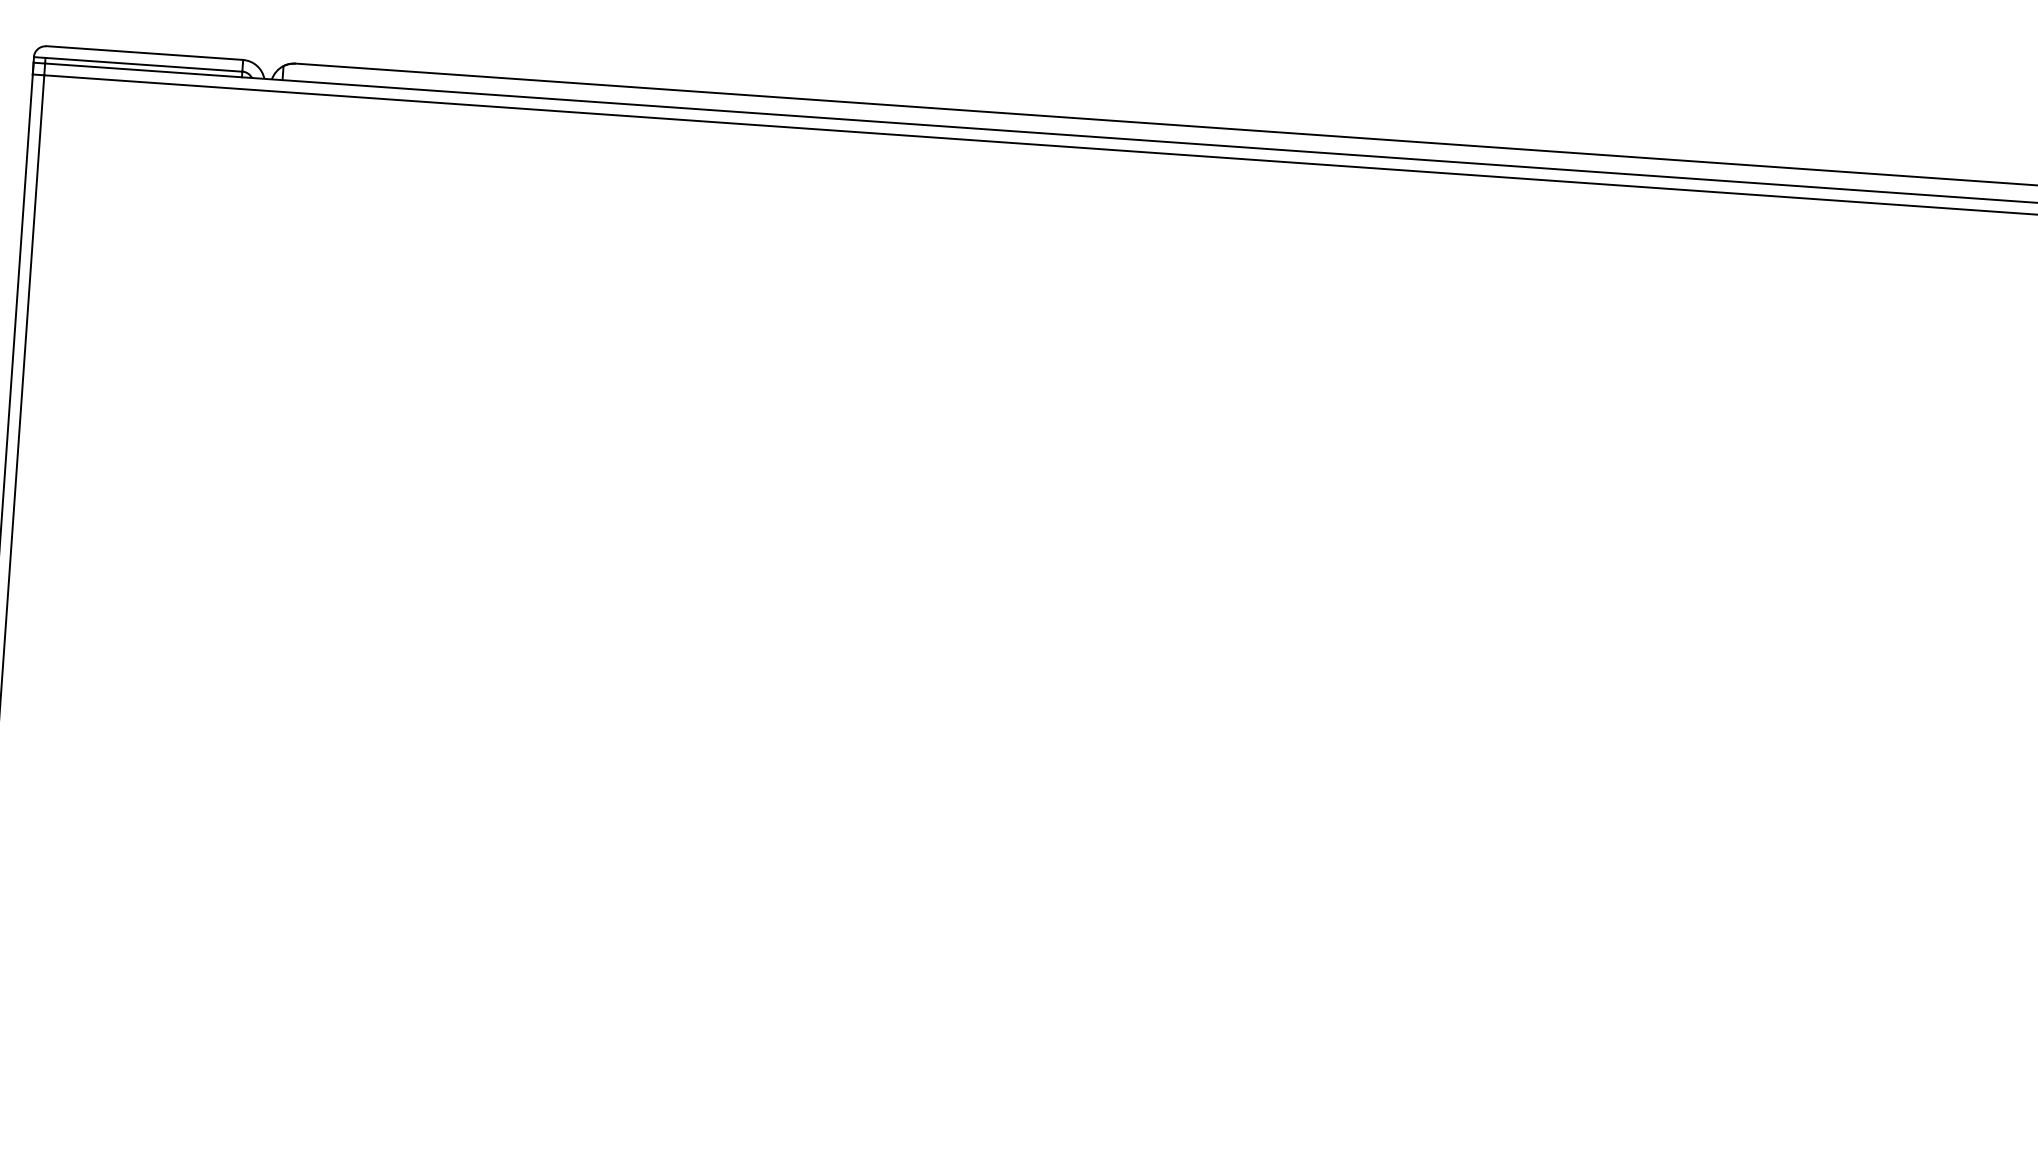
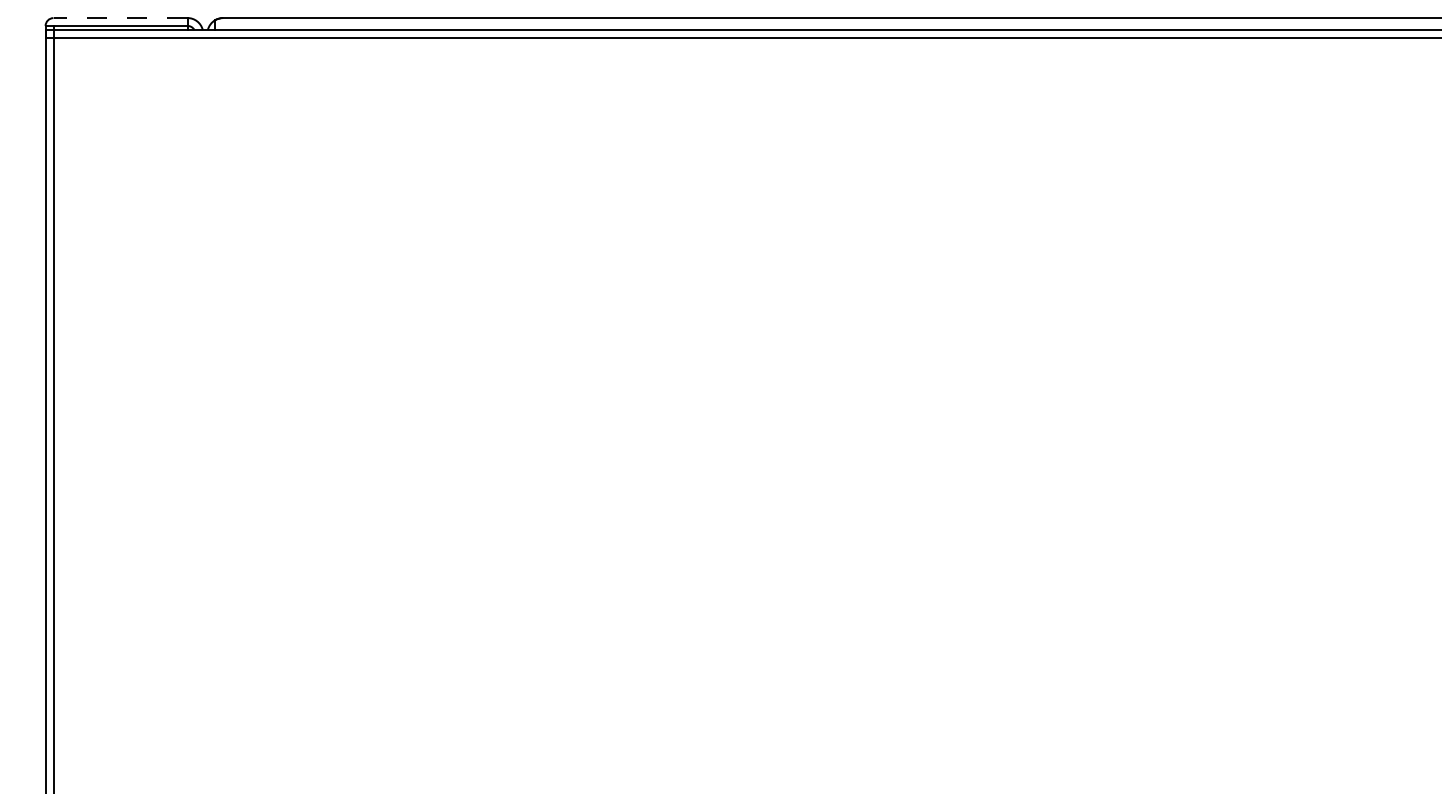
line: (144, 52) -> (120, 17), solid -> dashed

